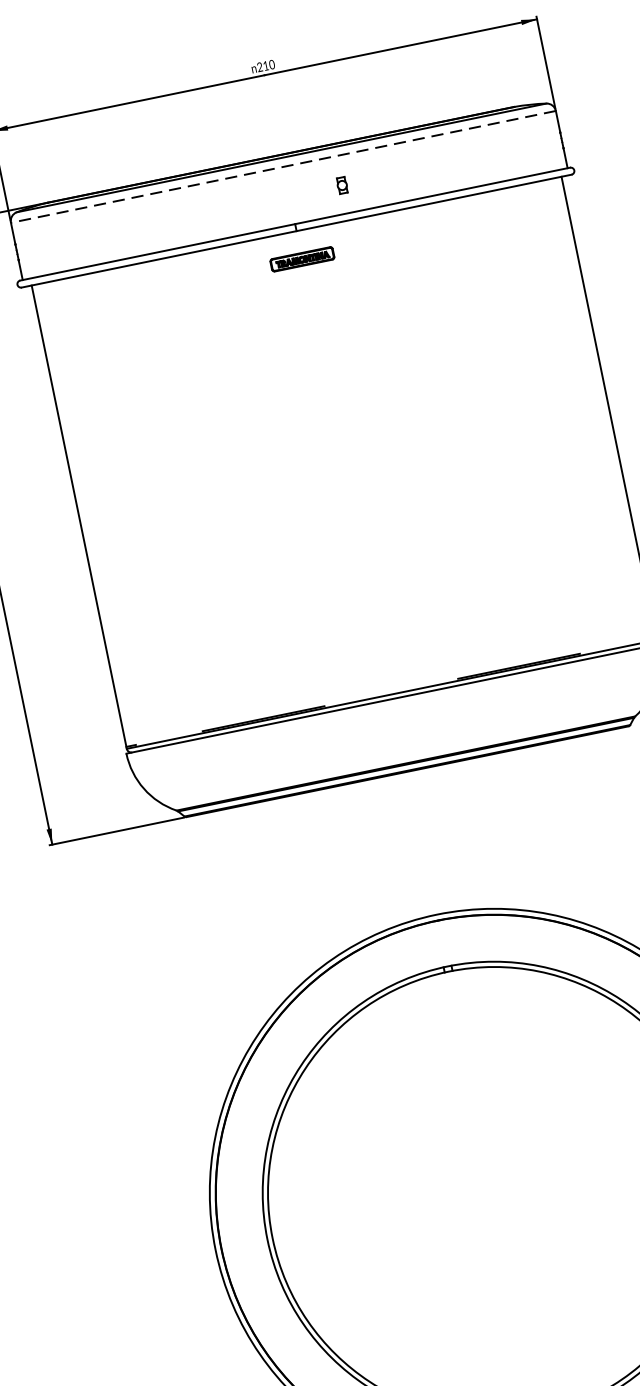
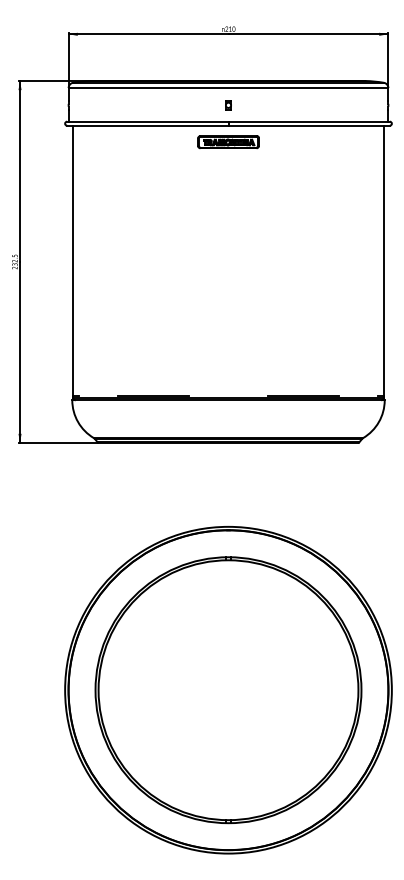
line: (283, 167) -> (228, 88), dashed -> solid
part: (342, 185) -> (228, 105), moved
part: (302, 259) -> (228, 142), size x1.67

